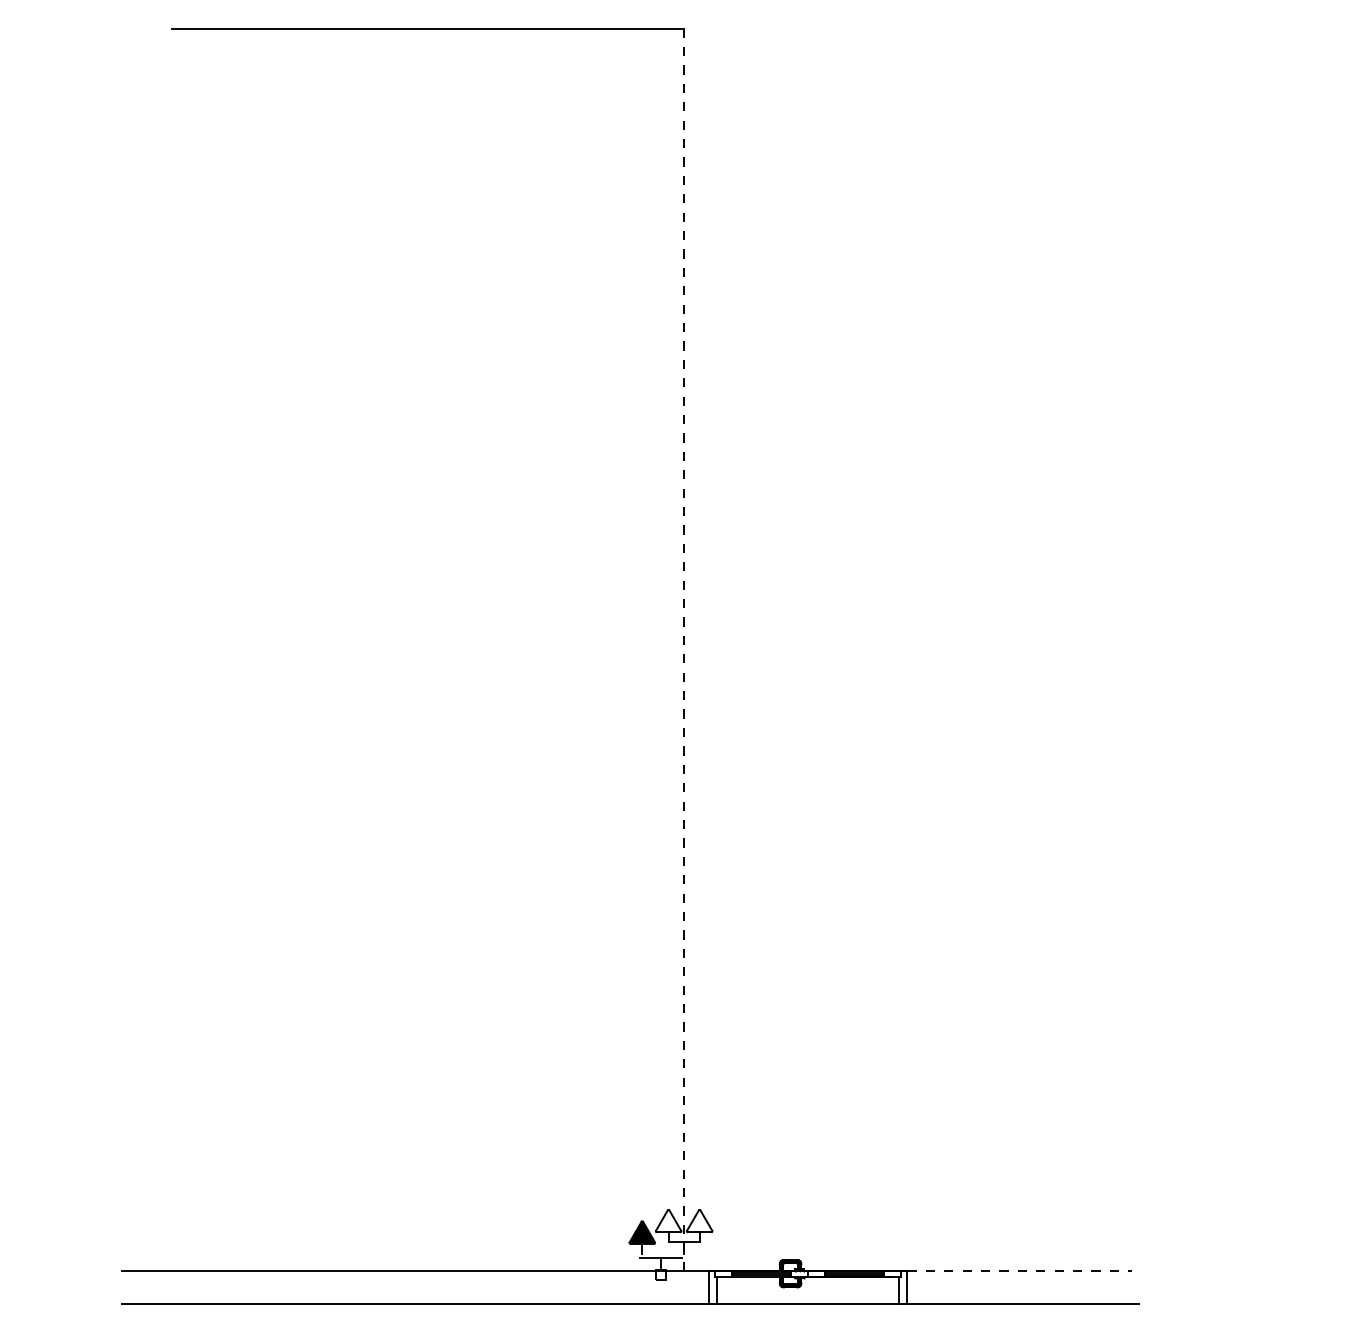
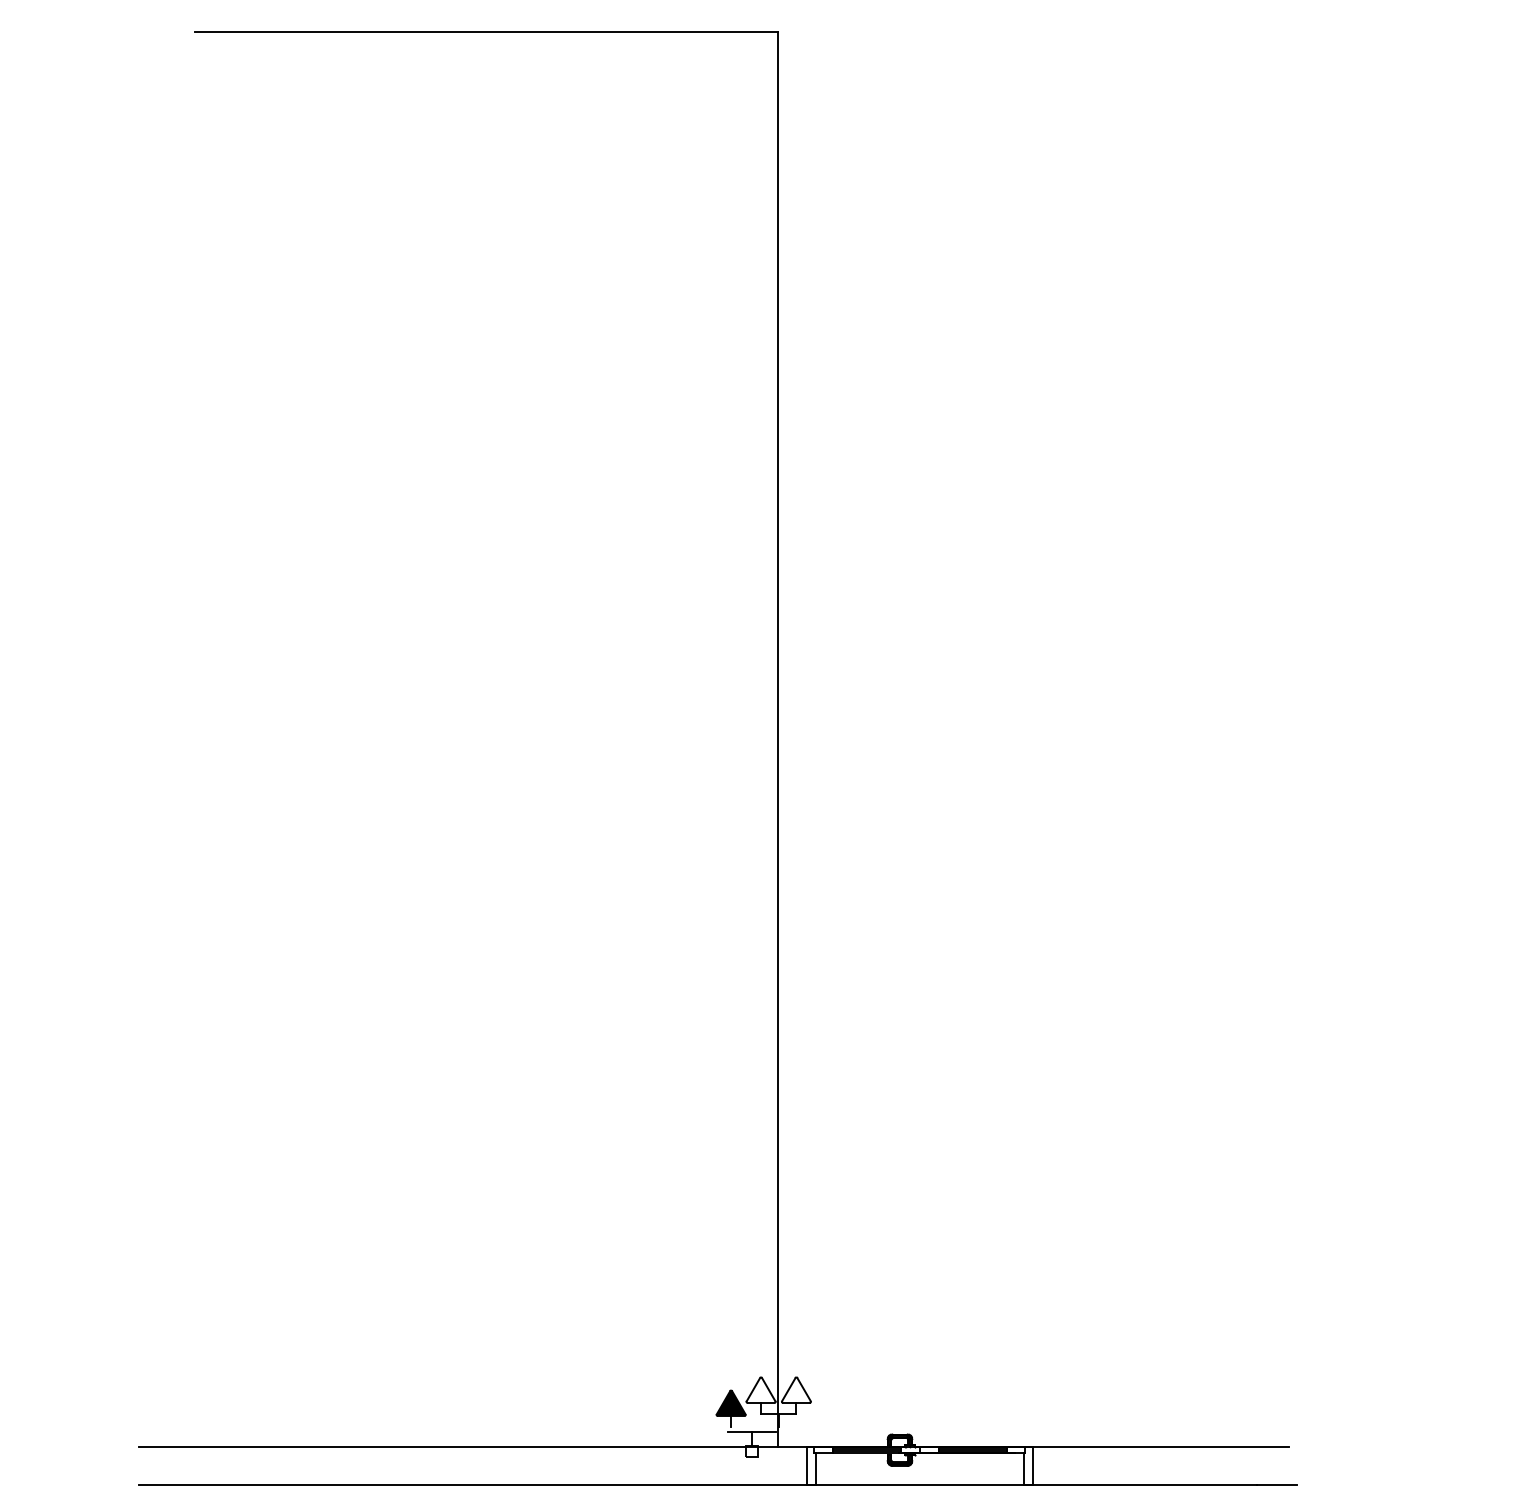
line: (683, 649) -> (778, 739), dashed -> solid
line: (1019, 1270) -> (1160, 1446), dashed -> solid

